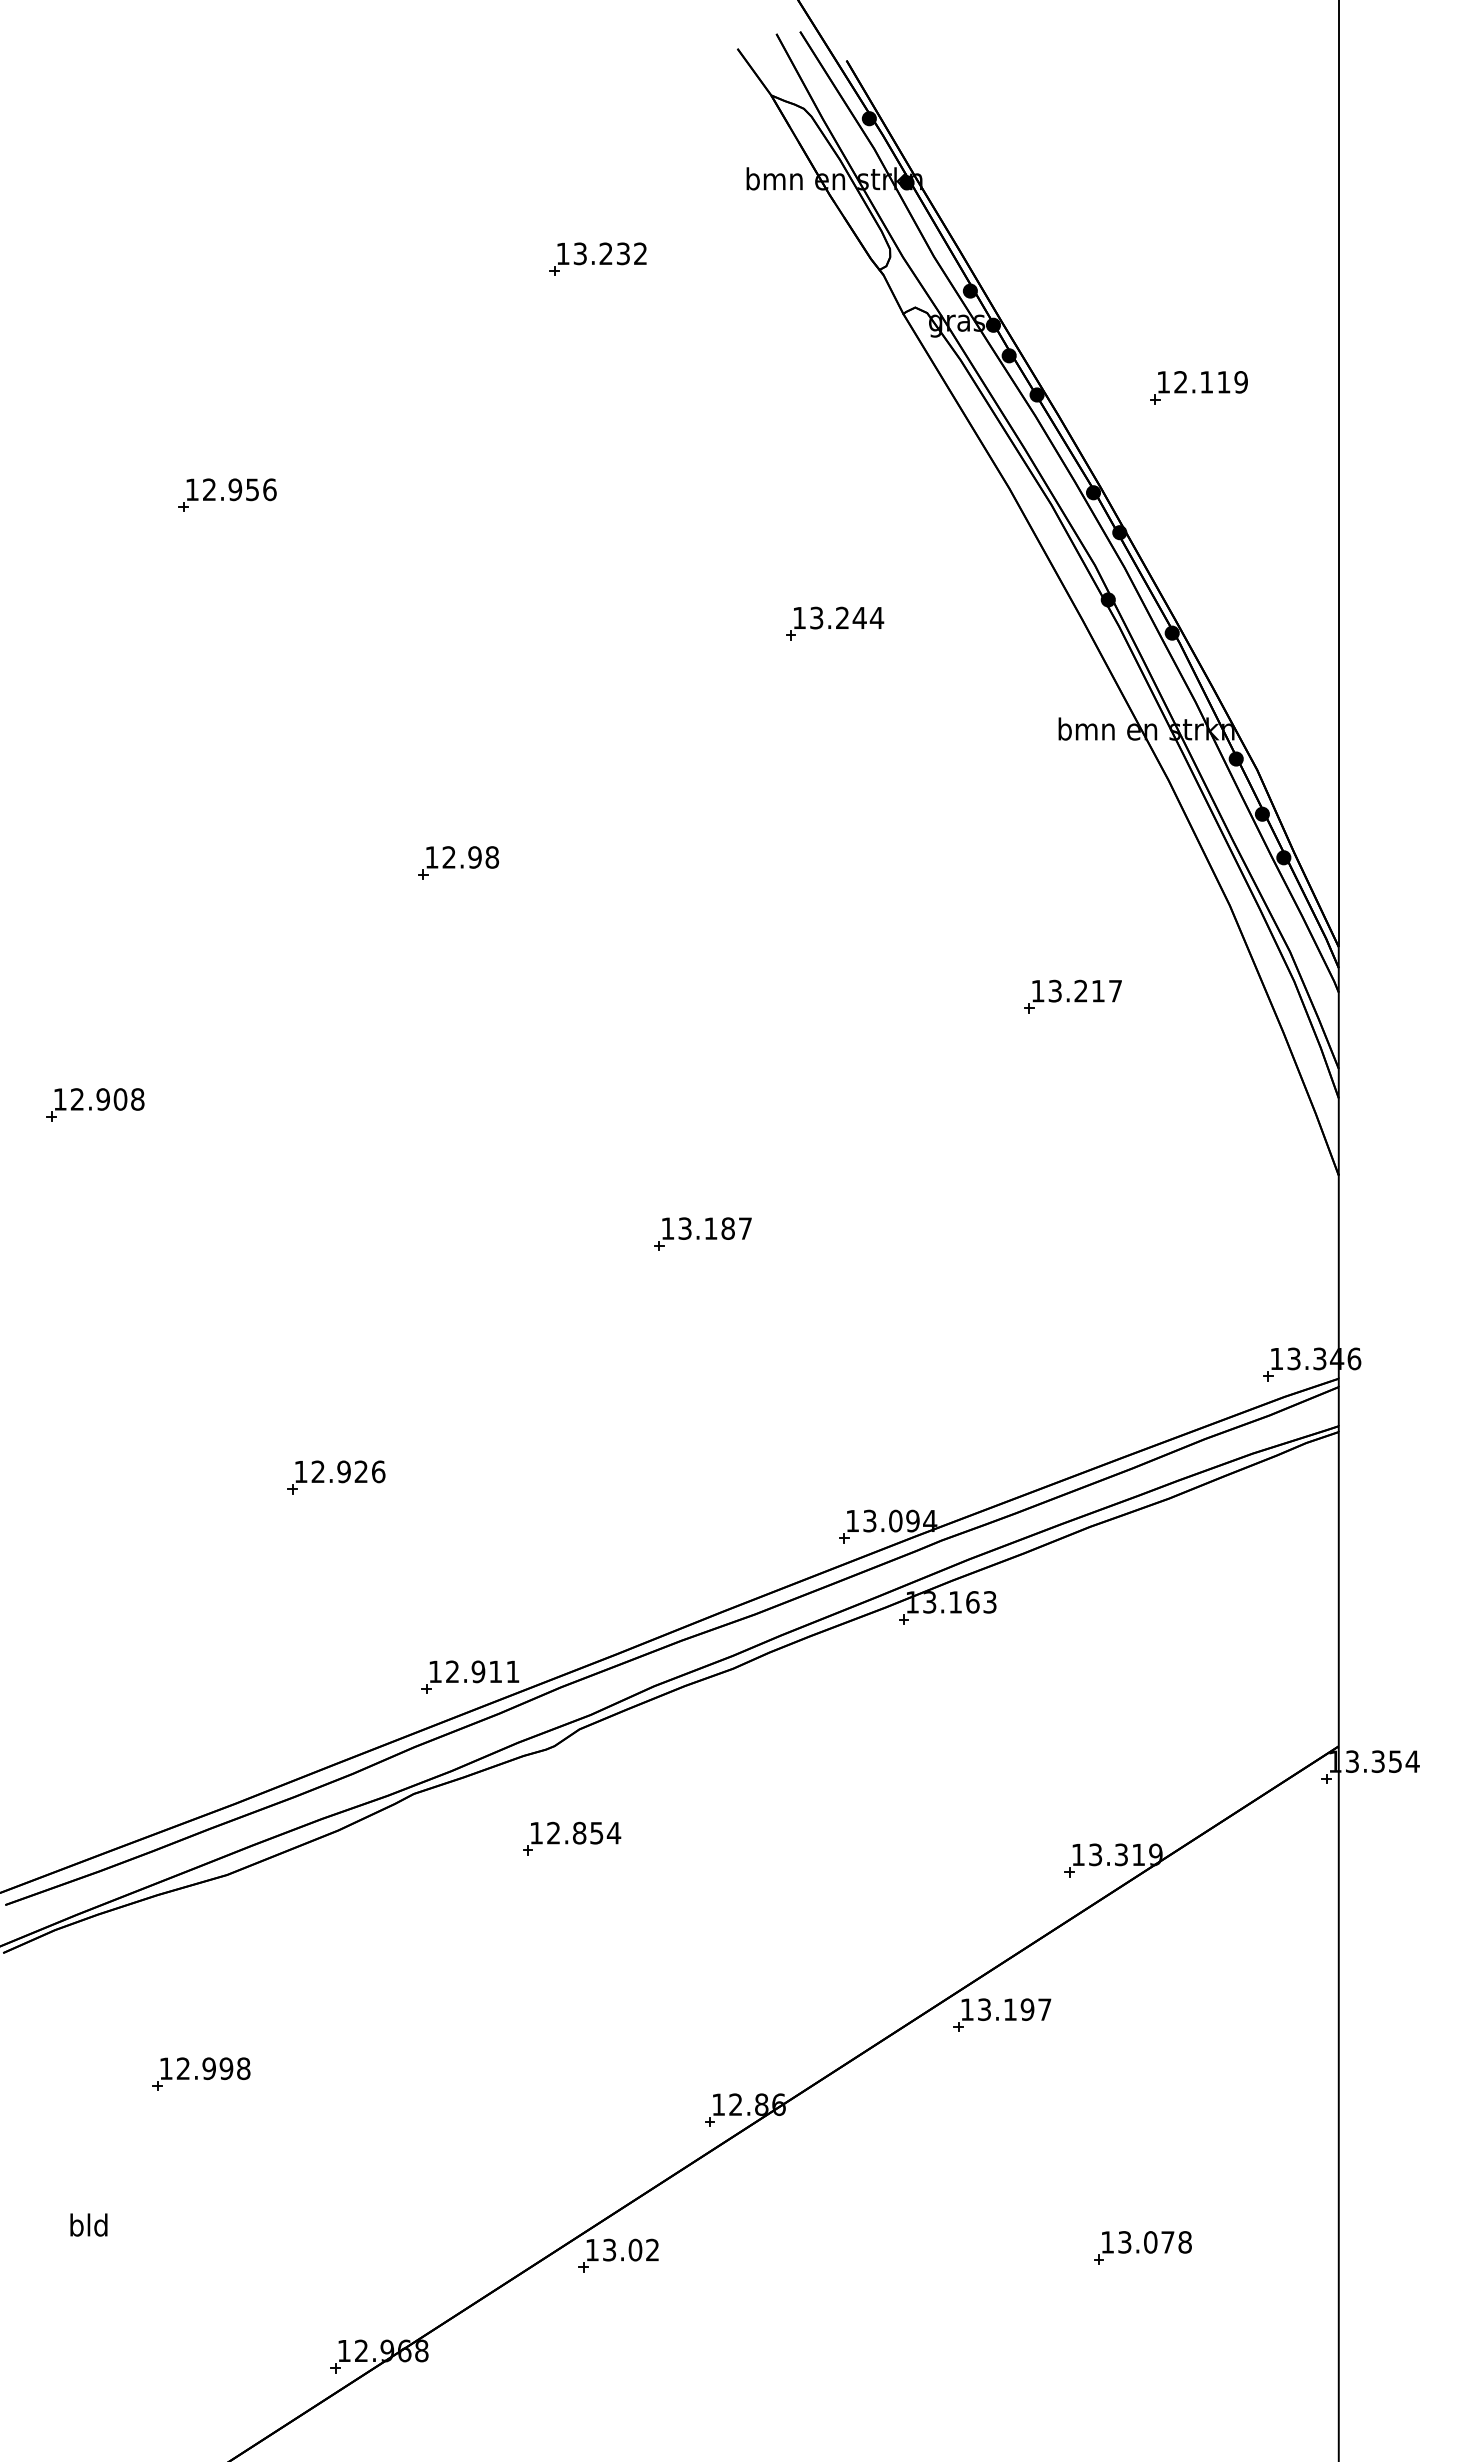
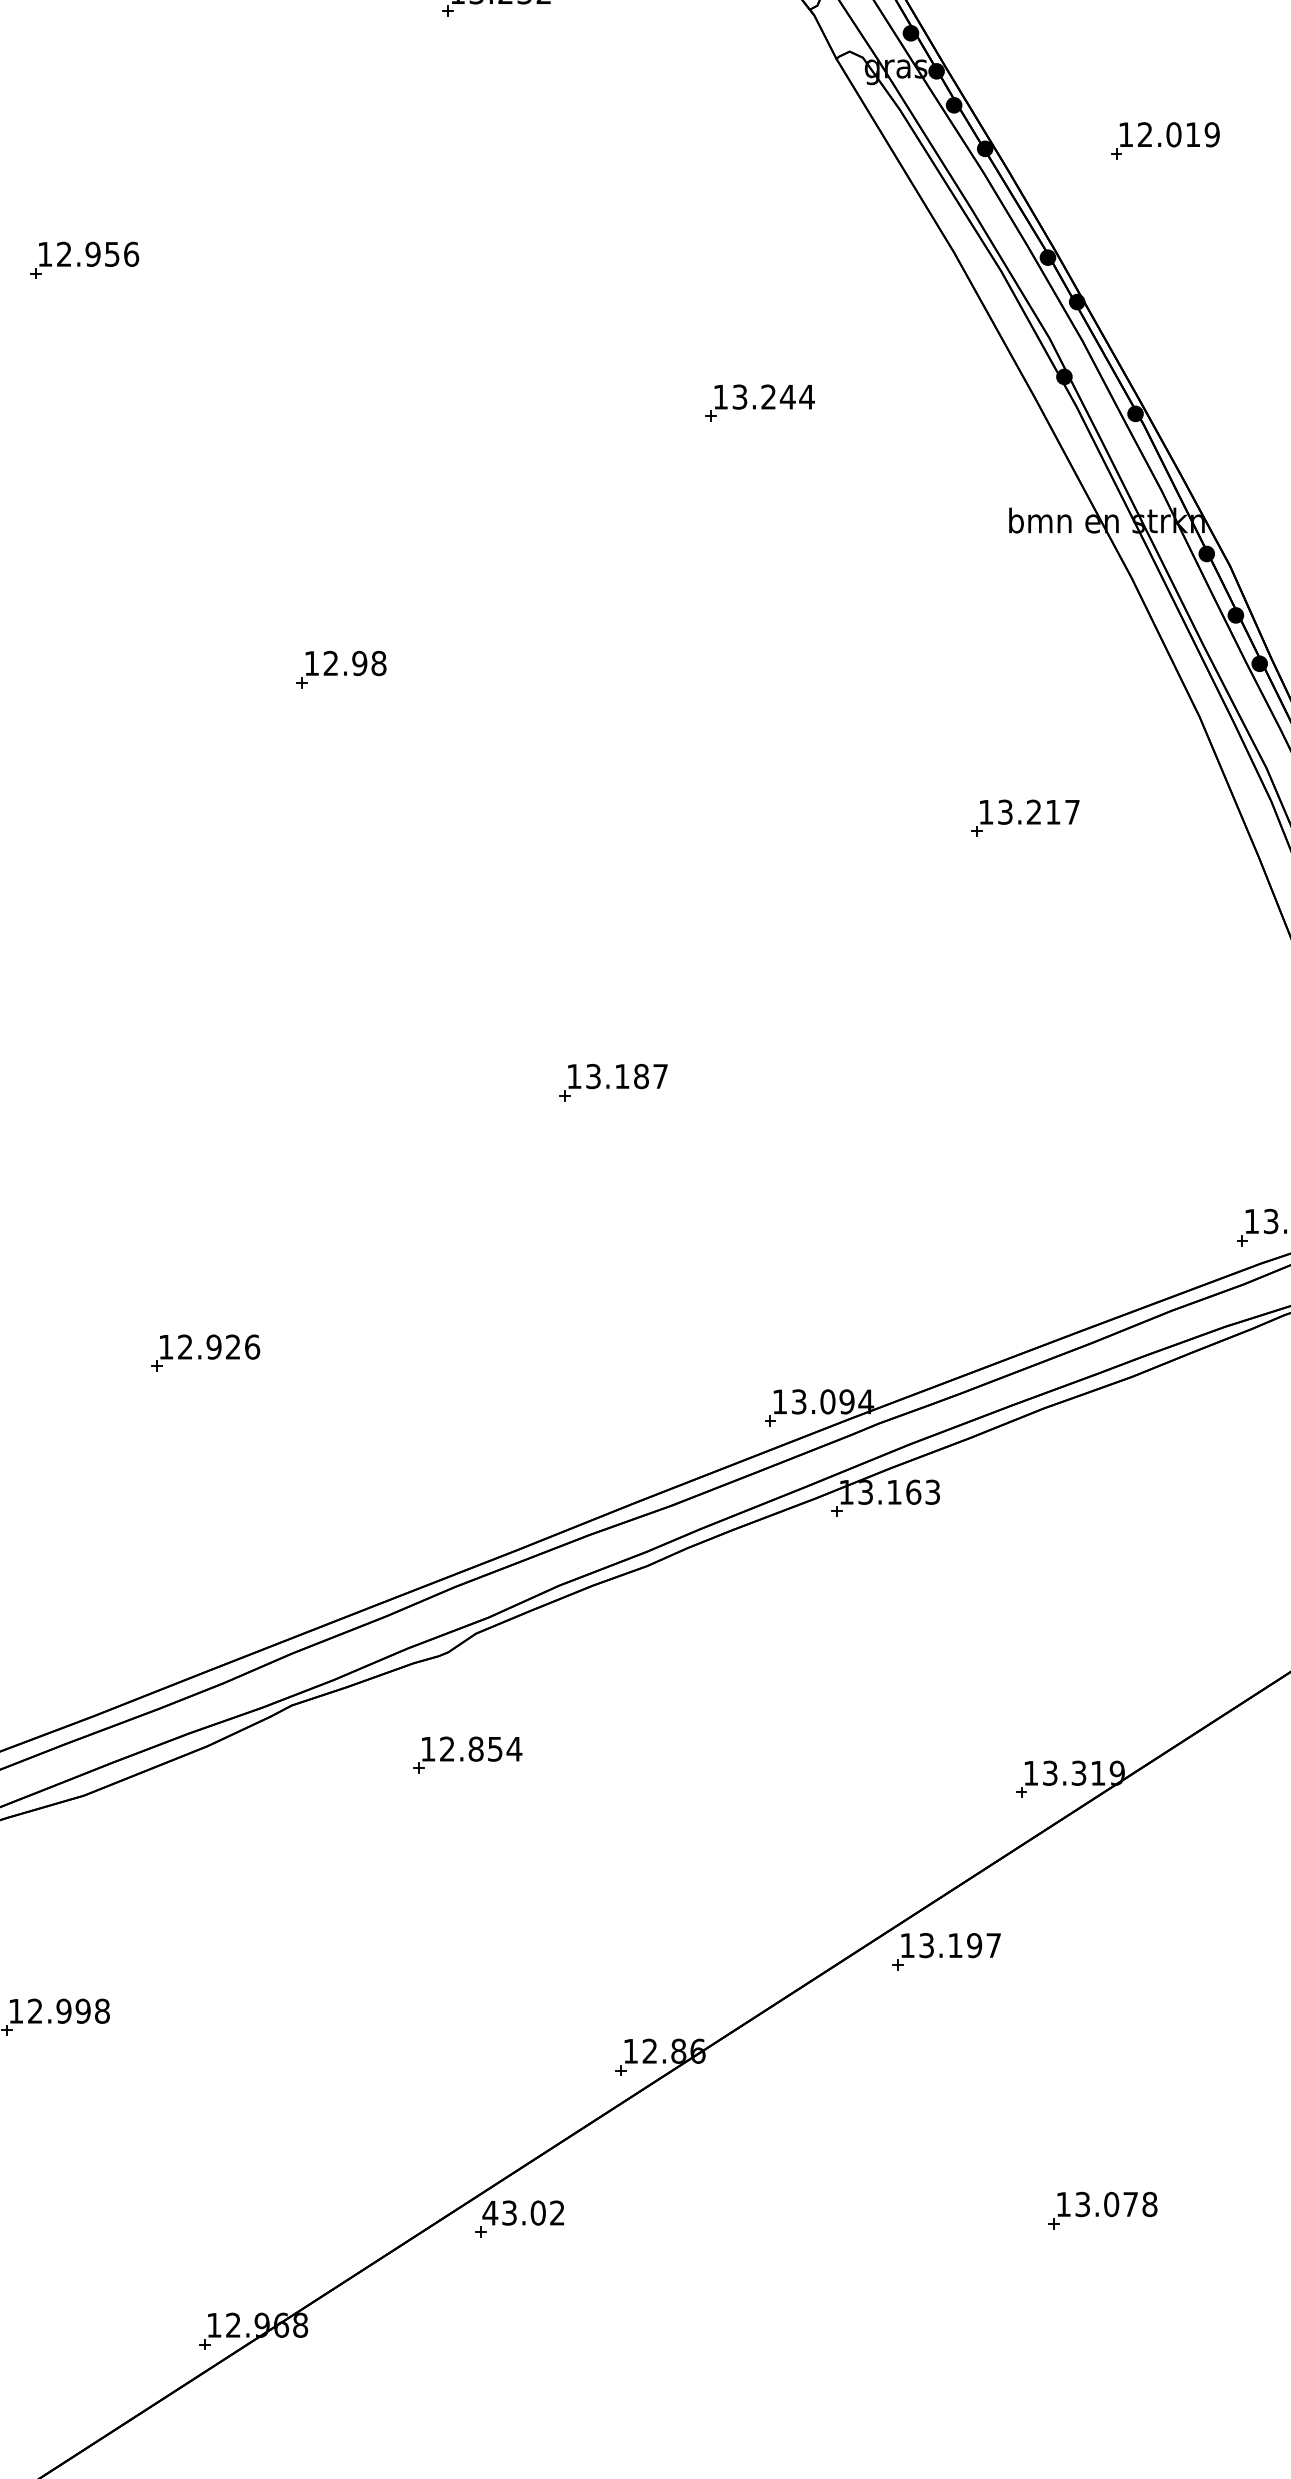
text: (1206, 382) -> (1173, 134), 12.119 -> 12.019
part: (470, 1676) -> (354, 1574), removed
text: (592, 2250) -> (490, 2213), 13.02 -> 43.02

